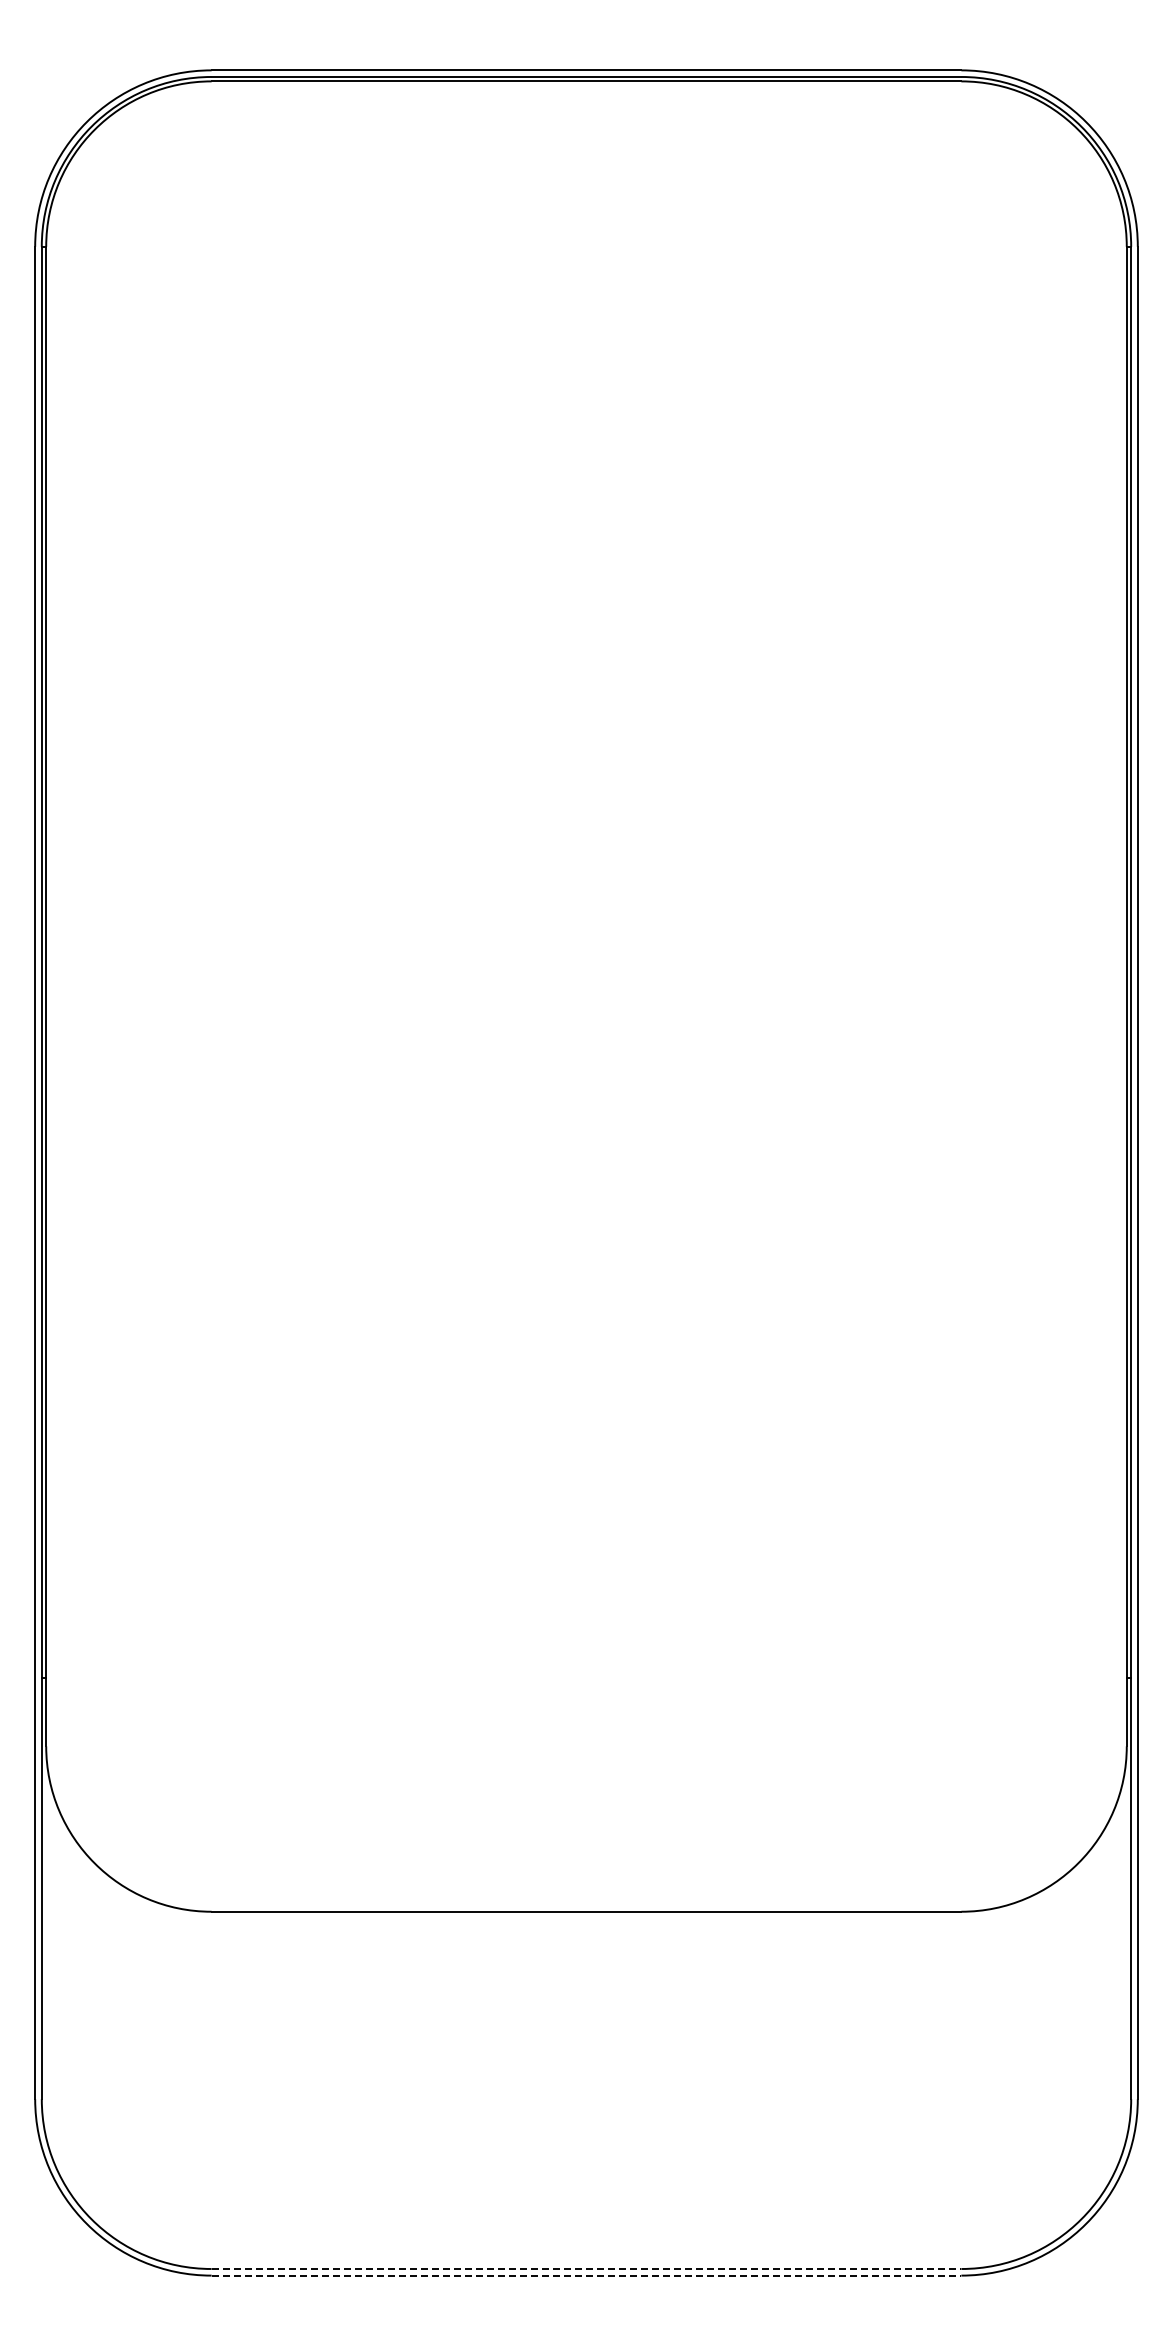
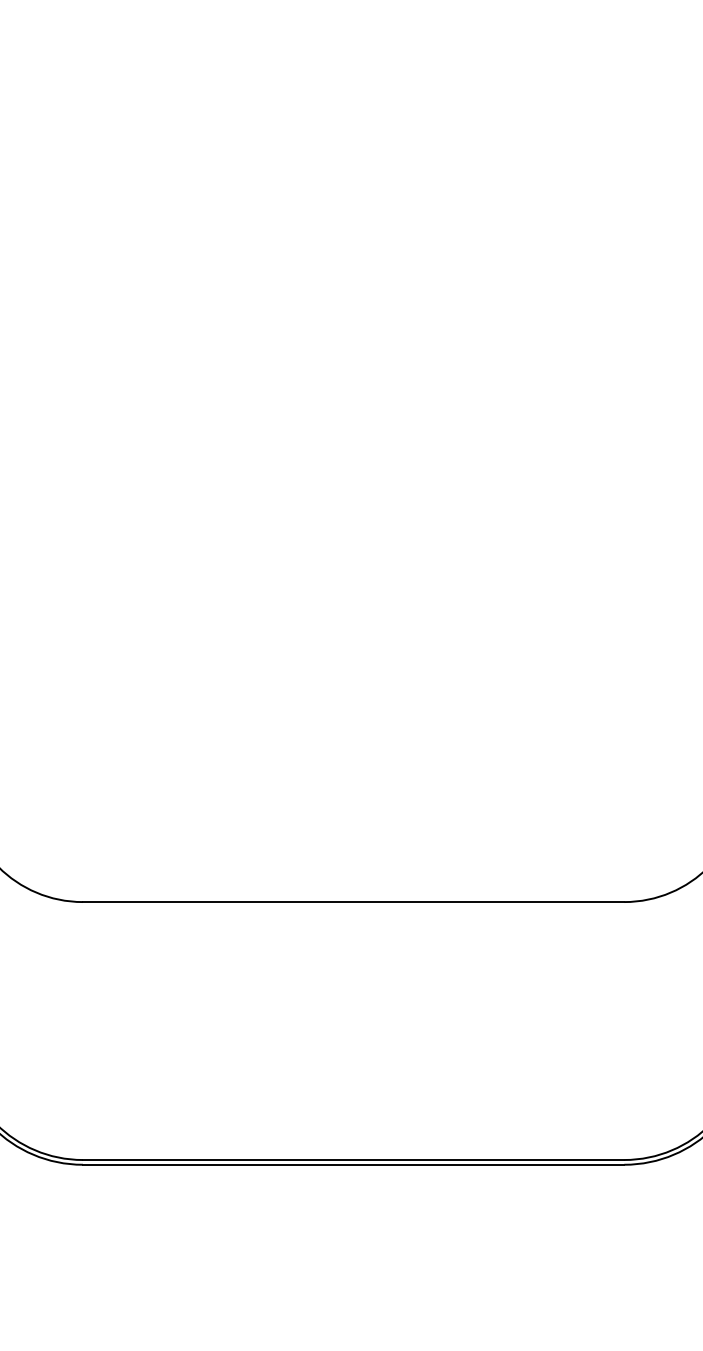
line: (586, 2269) -> (353, 1160), dashed -> solid
line: (586, 2275) -> (353, 1164), dashed -> solid

